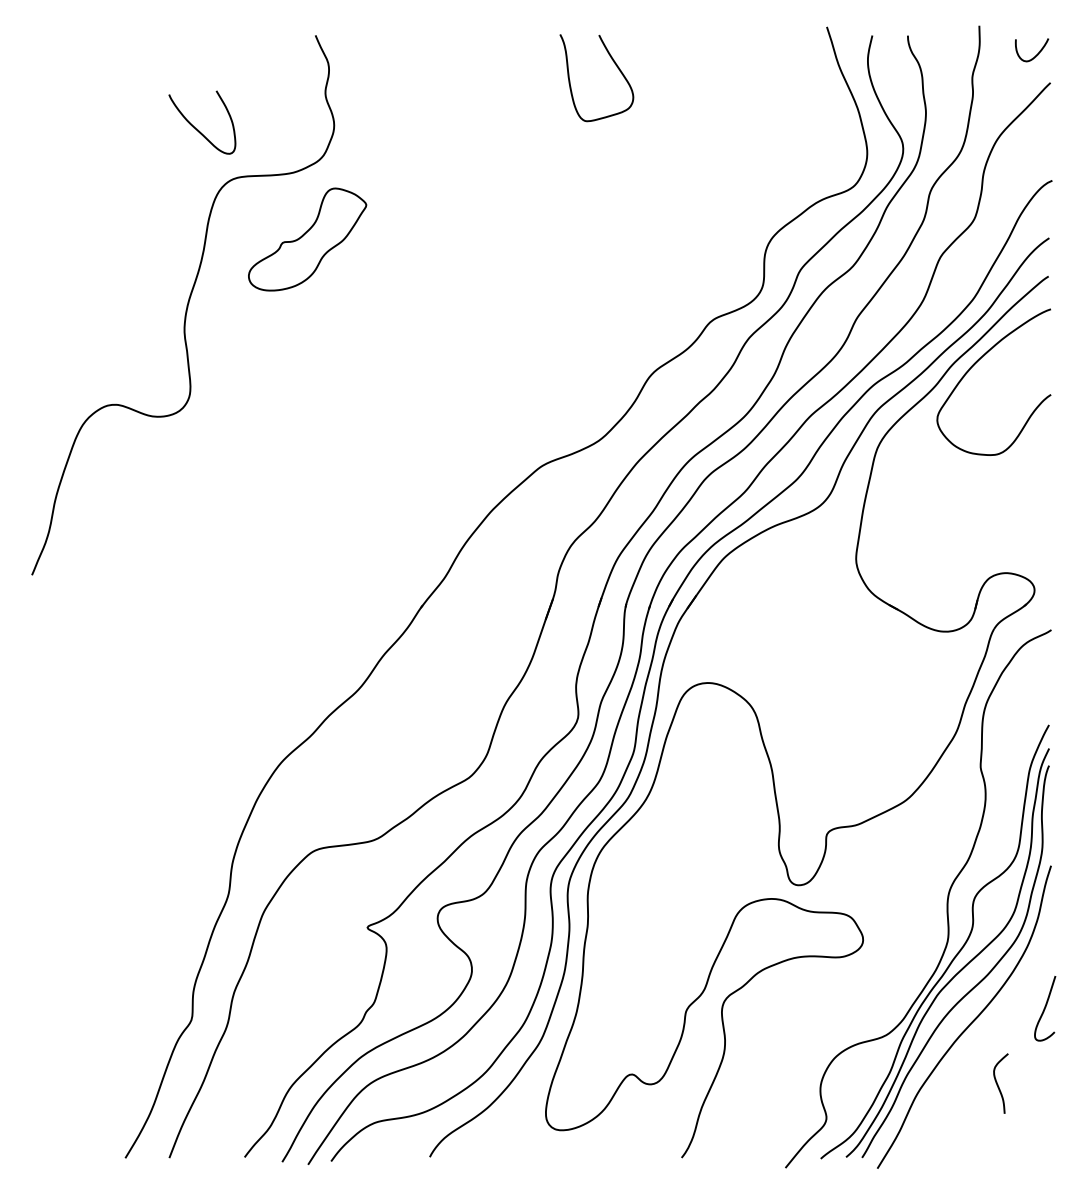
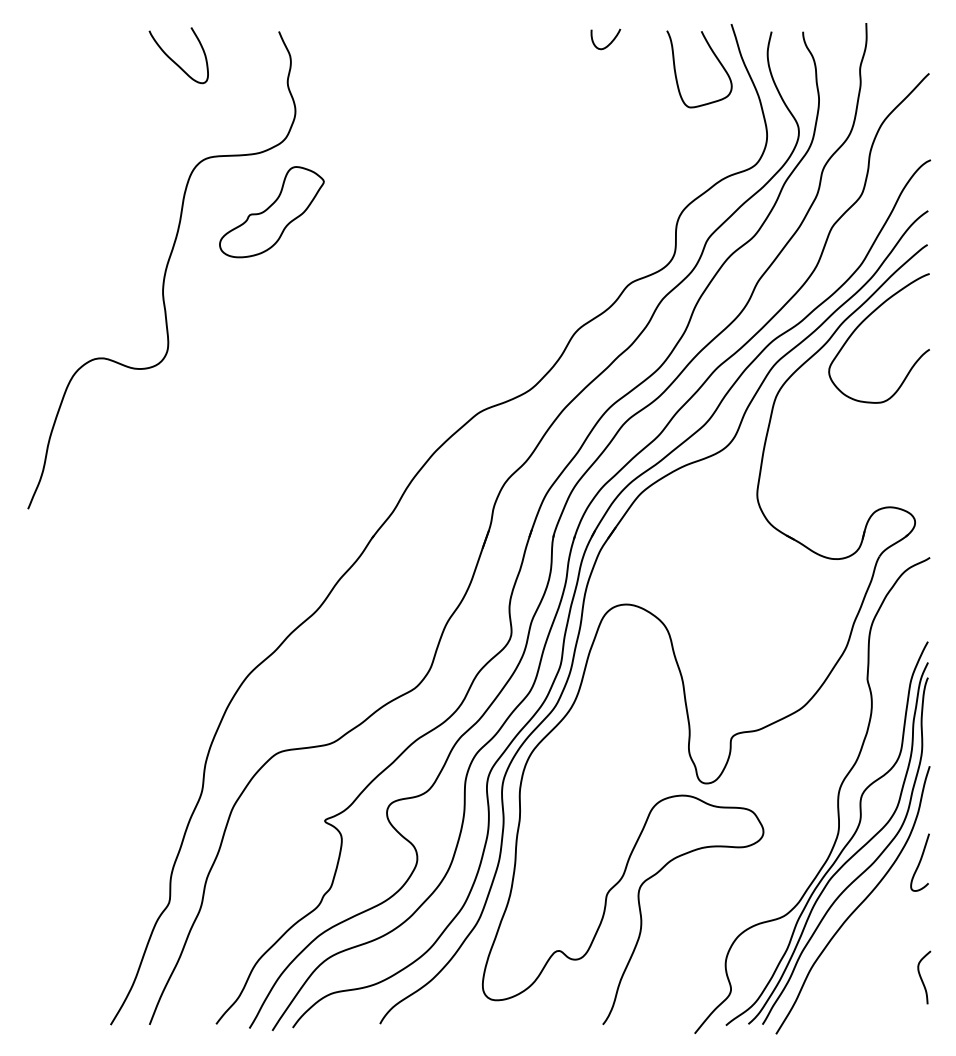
curve: (1036, 54) -> (609, 43), moved
curve: (615, 65) -> (716, 58), moved
curve: (197, 128) -> (174, 60), moved
curve: (1045, 1008) -> (920, 862), moved
curve: (998, 1084) -> (922, 978), moved

